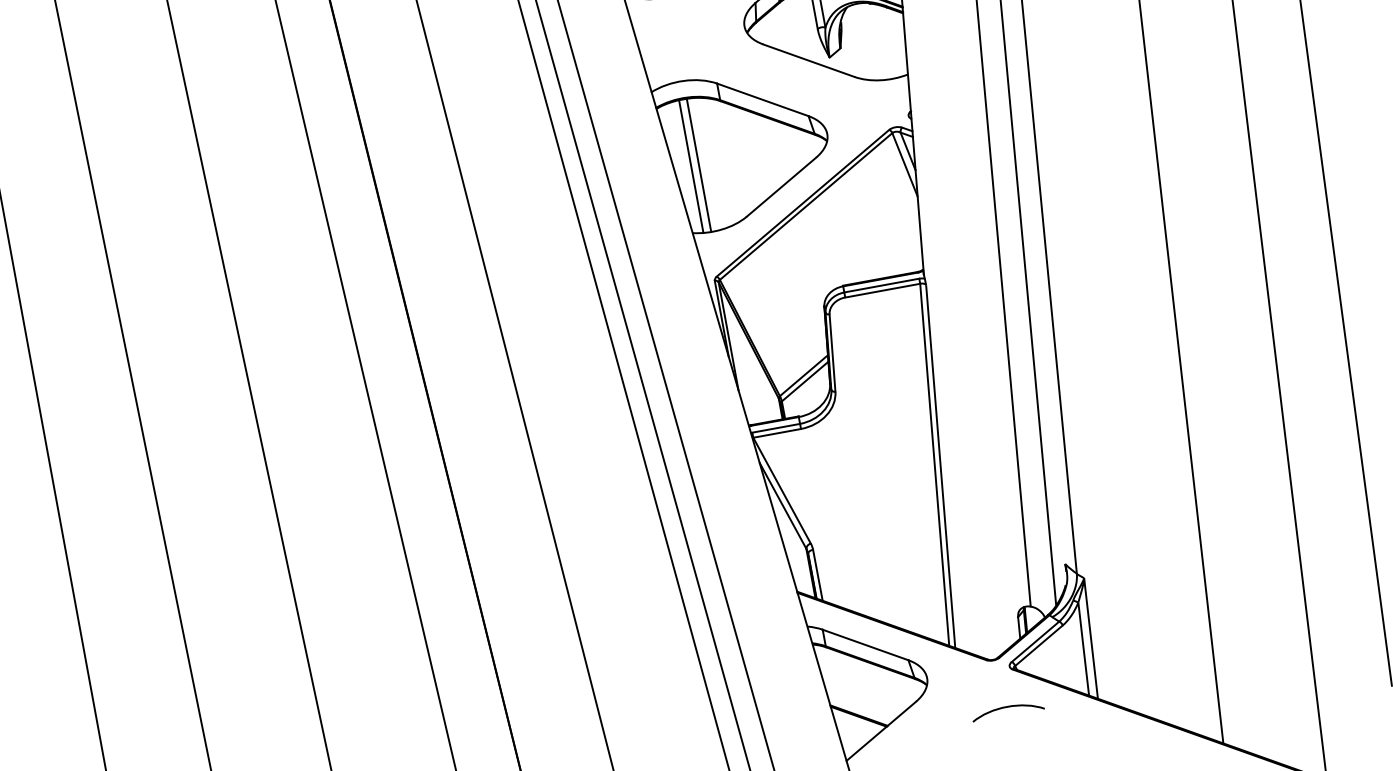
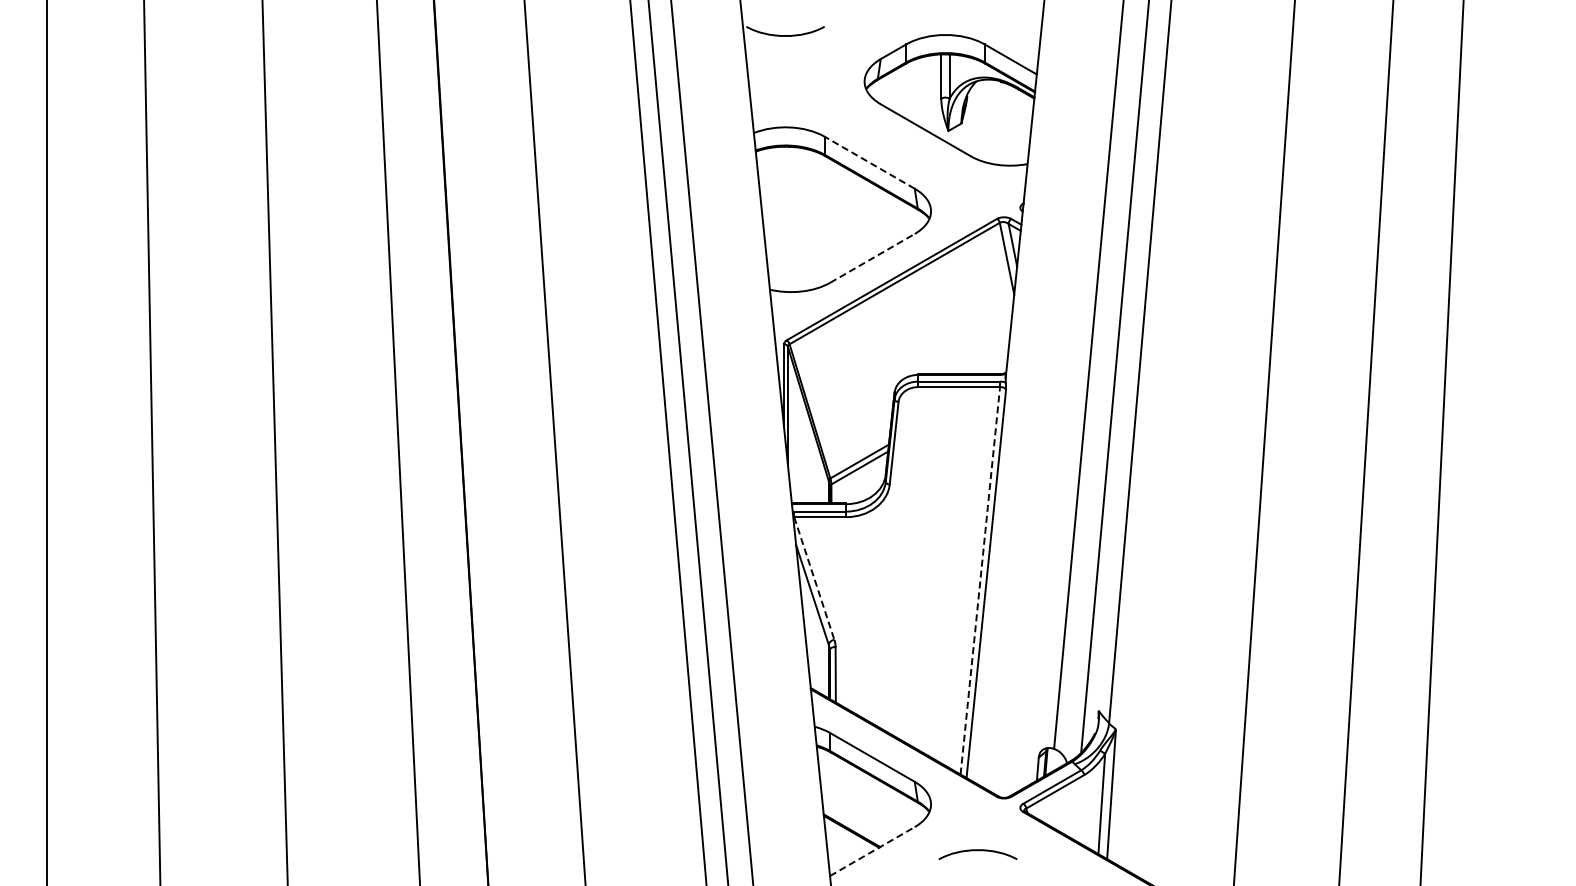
line: (762, 99) -> (869, 162), solid -> dashed
line: (691, 165) -> (781, 218), removed
line: (698, 165) -> (789, 219), removed
line: (781, 187) -> (872, 258), solid -> dashed
line: (934, 463) -> (980, 579), solid -> dashed
line: (782, 490) -> (814, 578), solid -> dashed
curve: (1007, 708) -> (977, 851), moved
line: (881, 731) -> (872, 851), solid -> dashed

